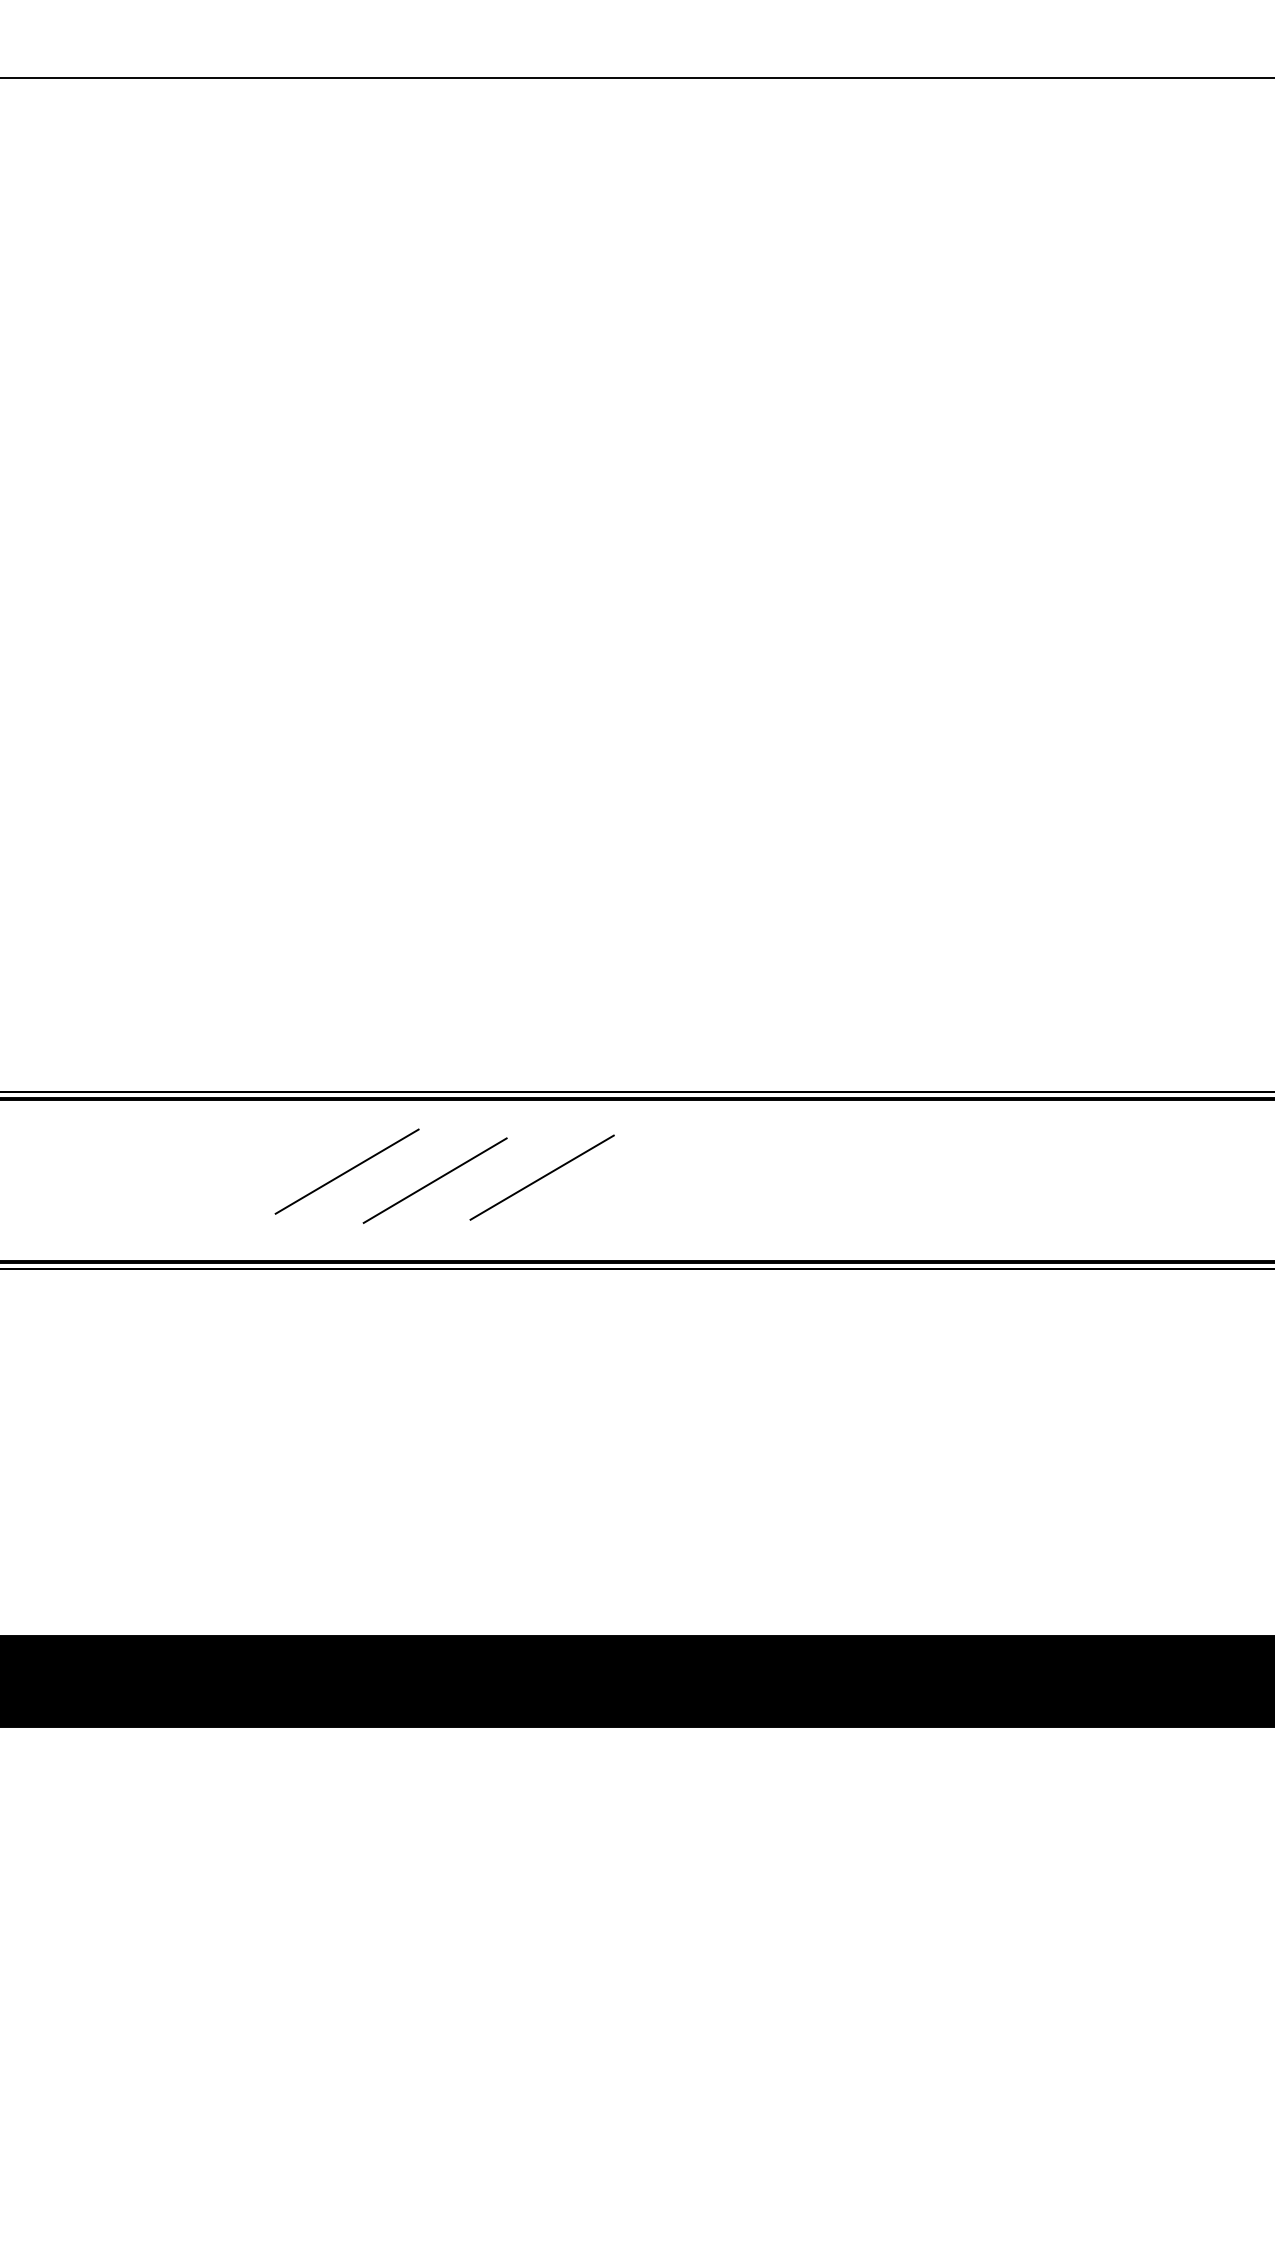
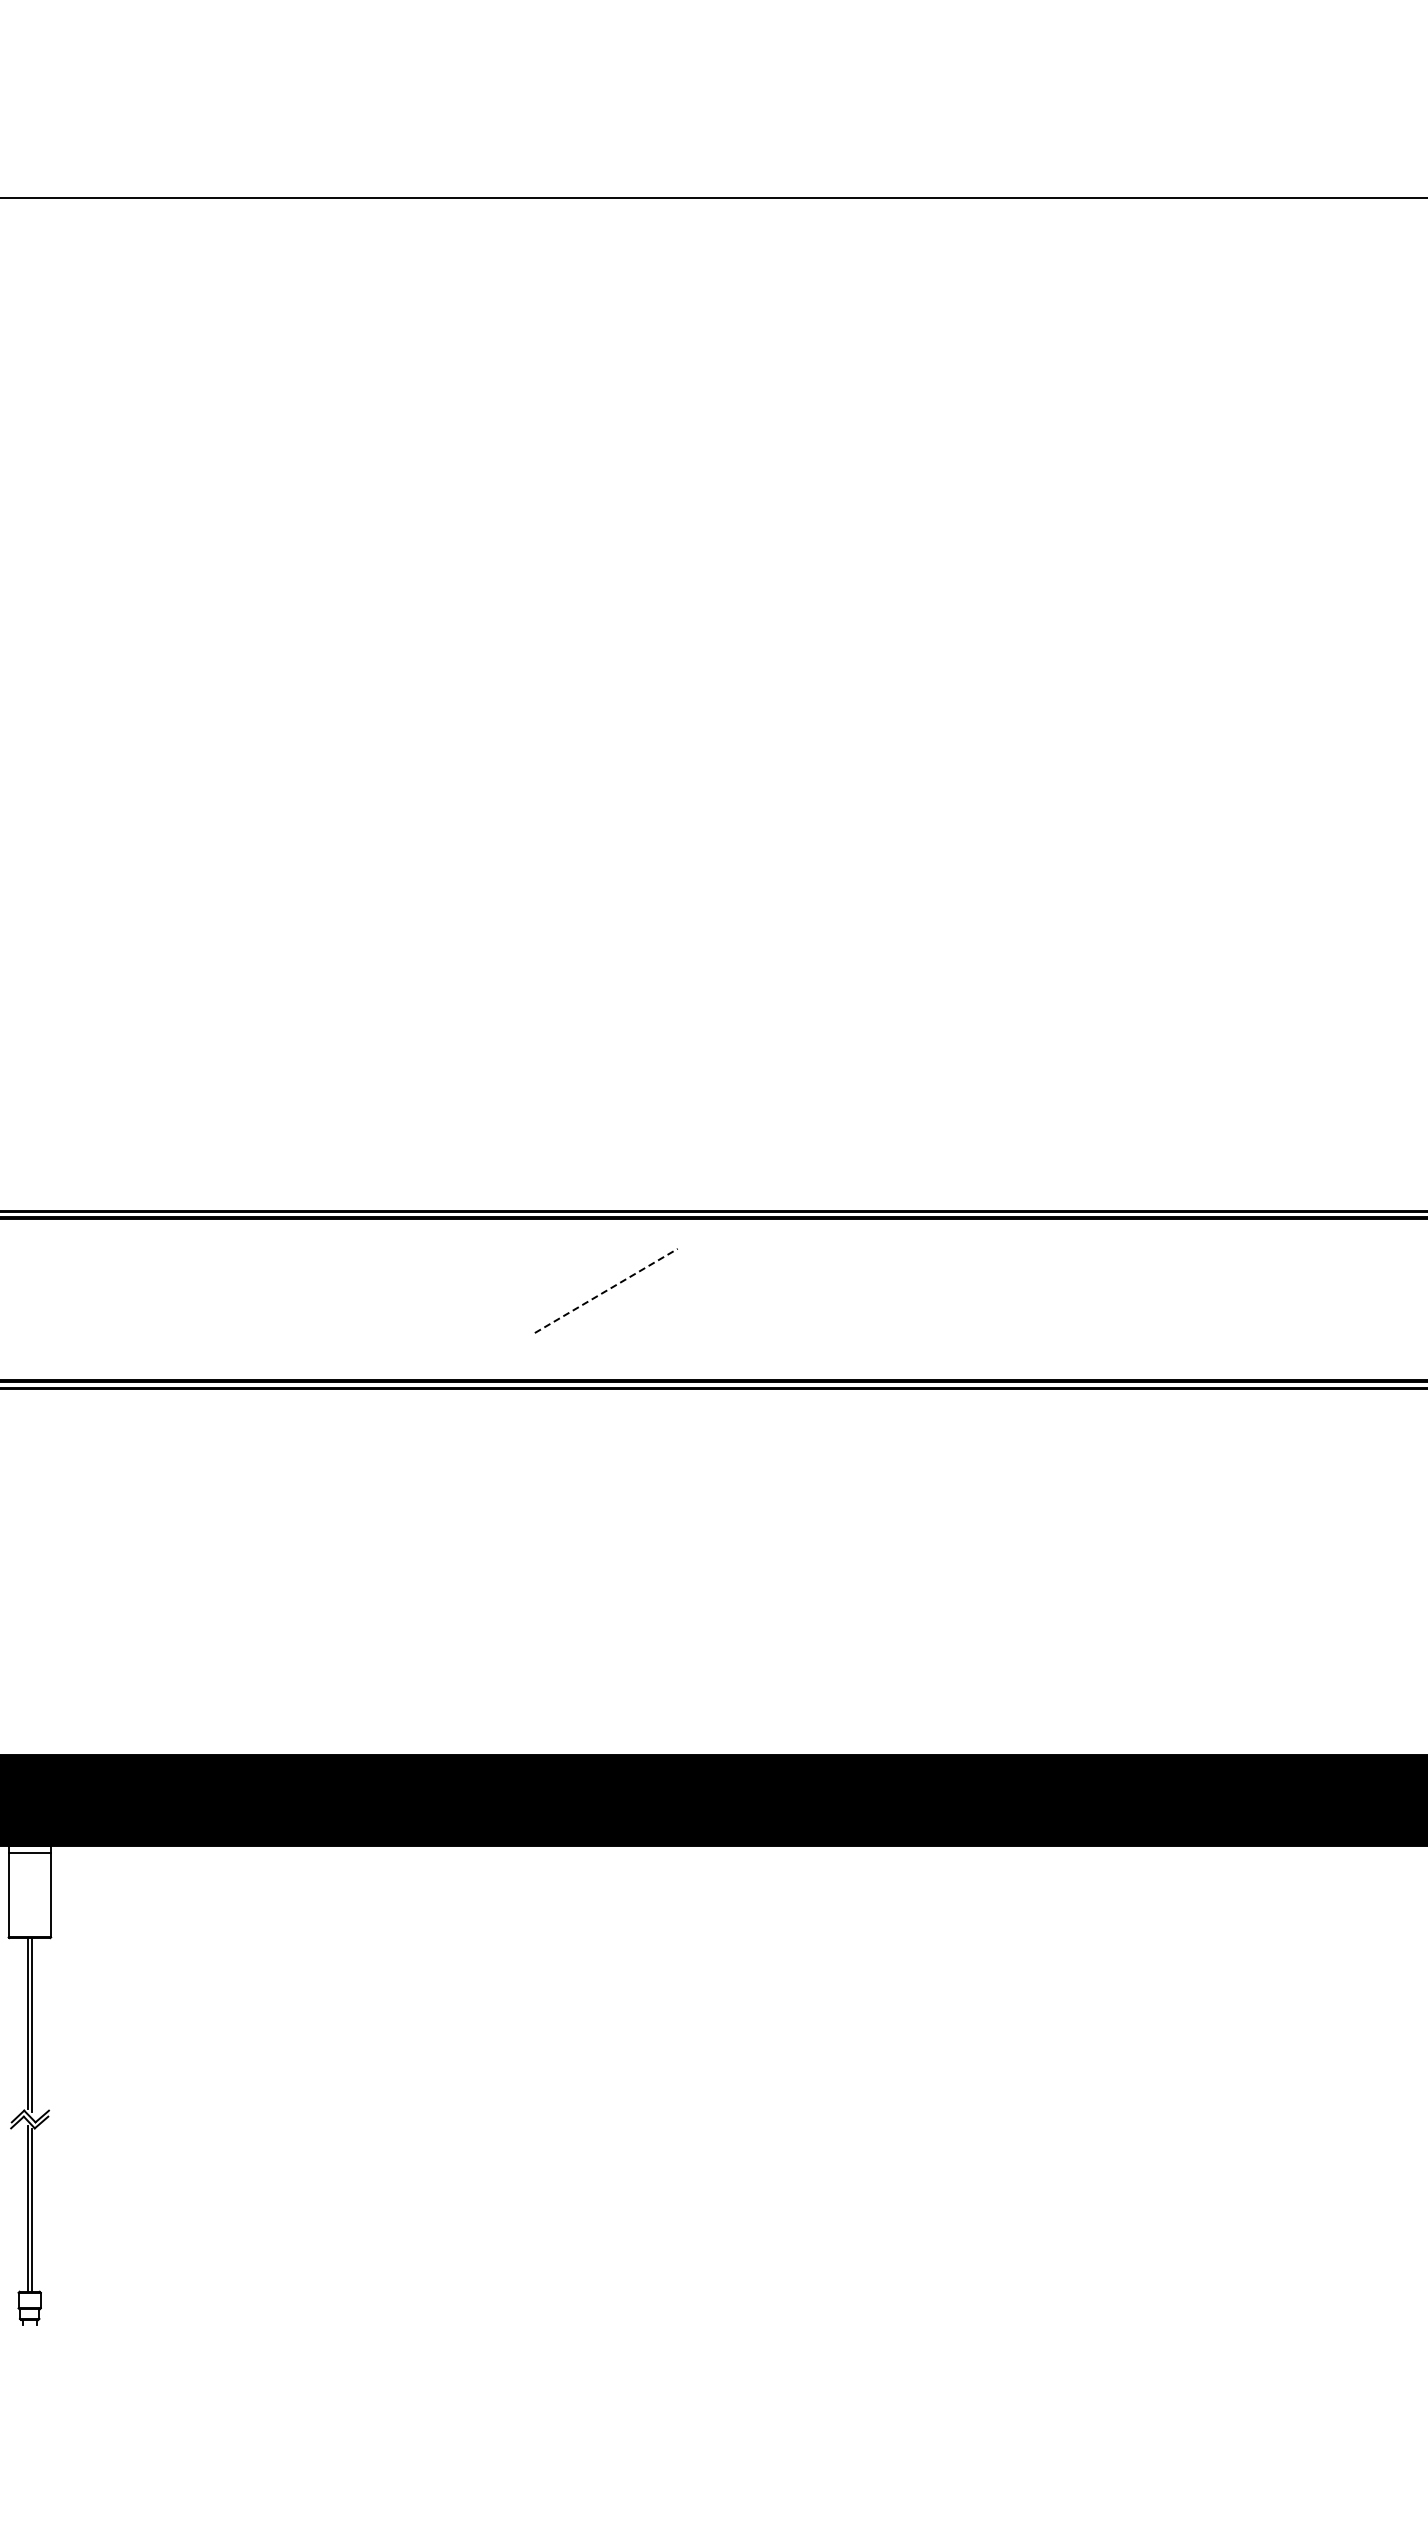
line: (347, 1171) -> (606, 1290), solid -> dashed
line: (541, 1177) -> (800, 1296), removed
line: (434, 1180) -> (693, 1299), removed

